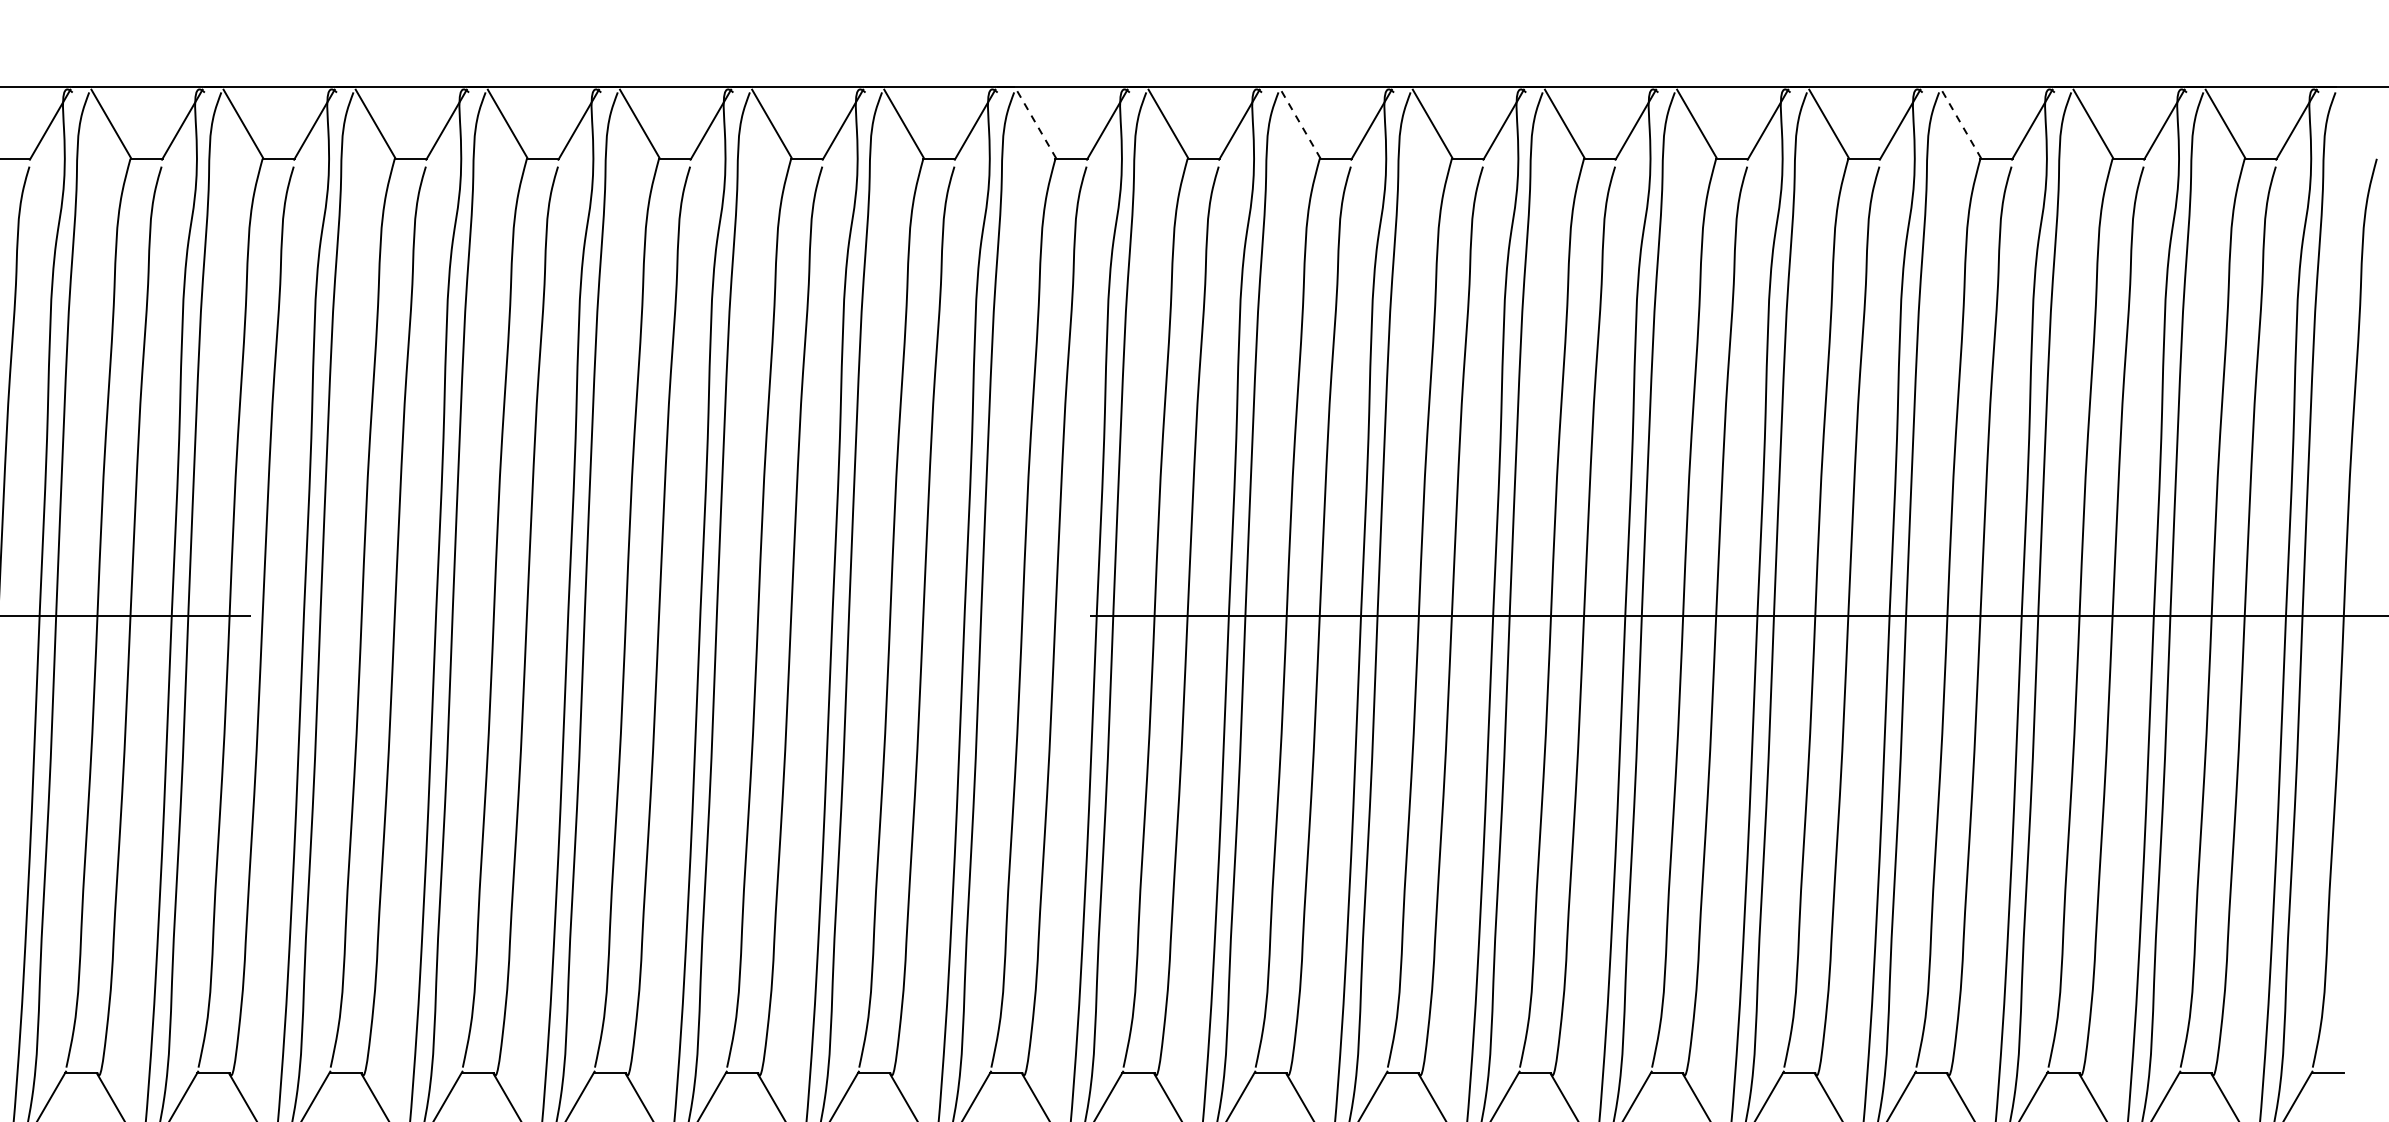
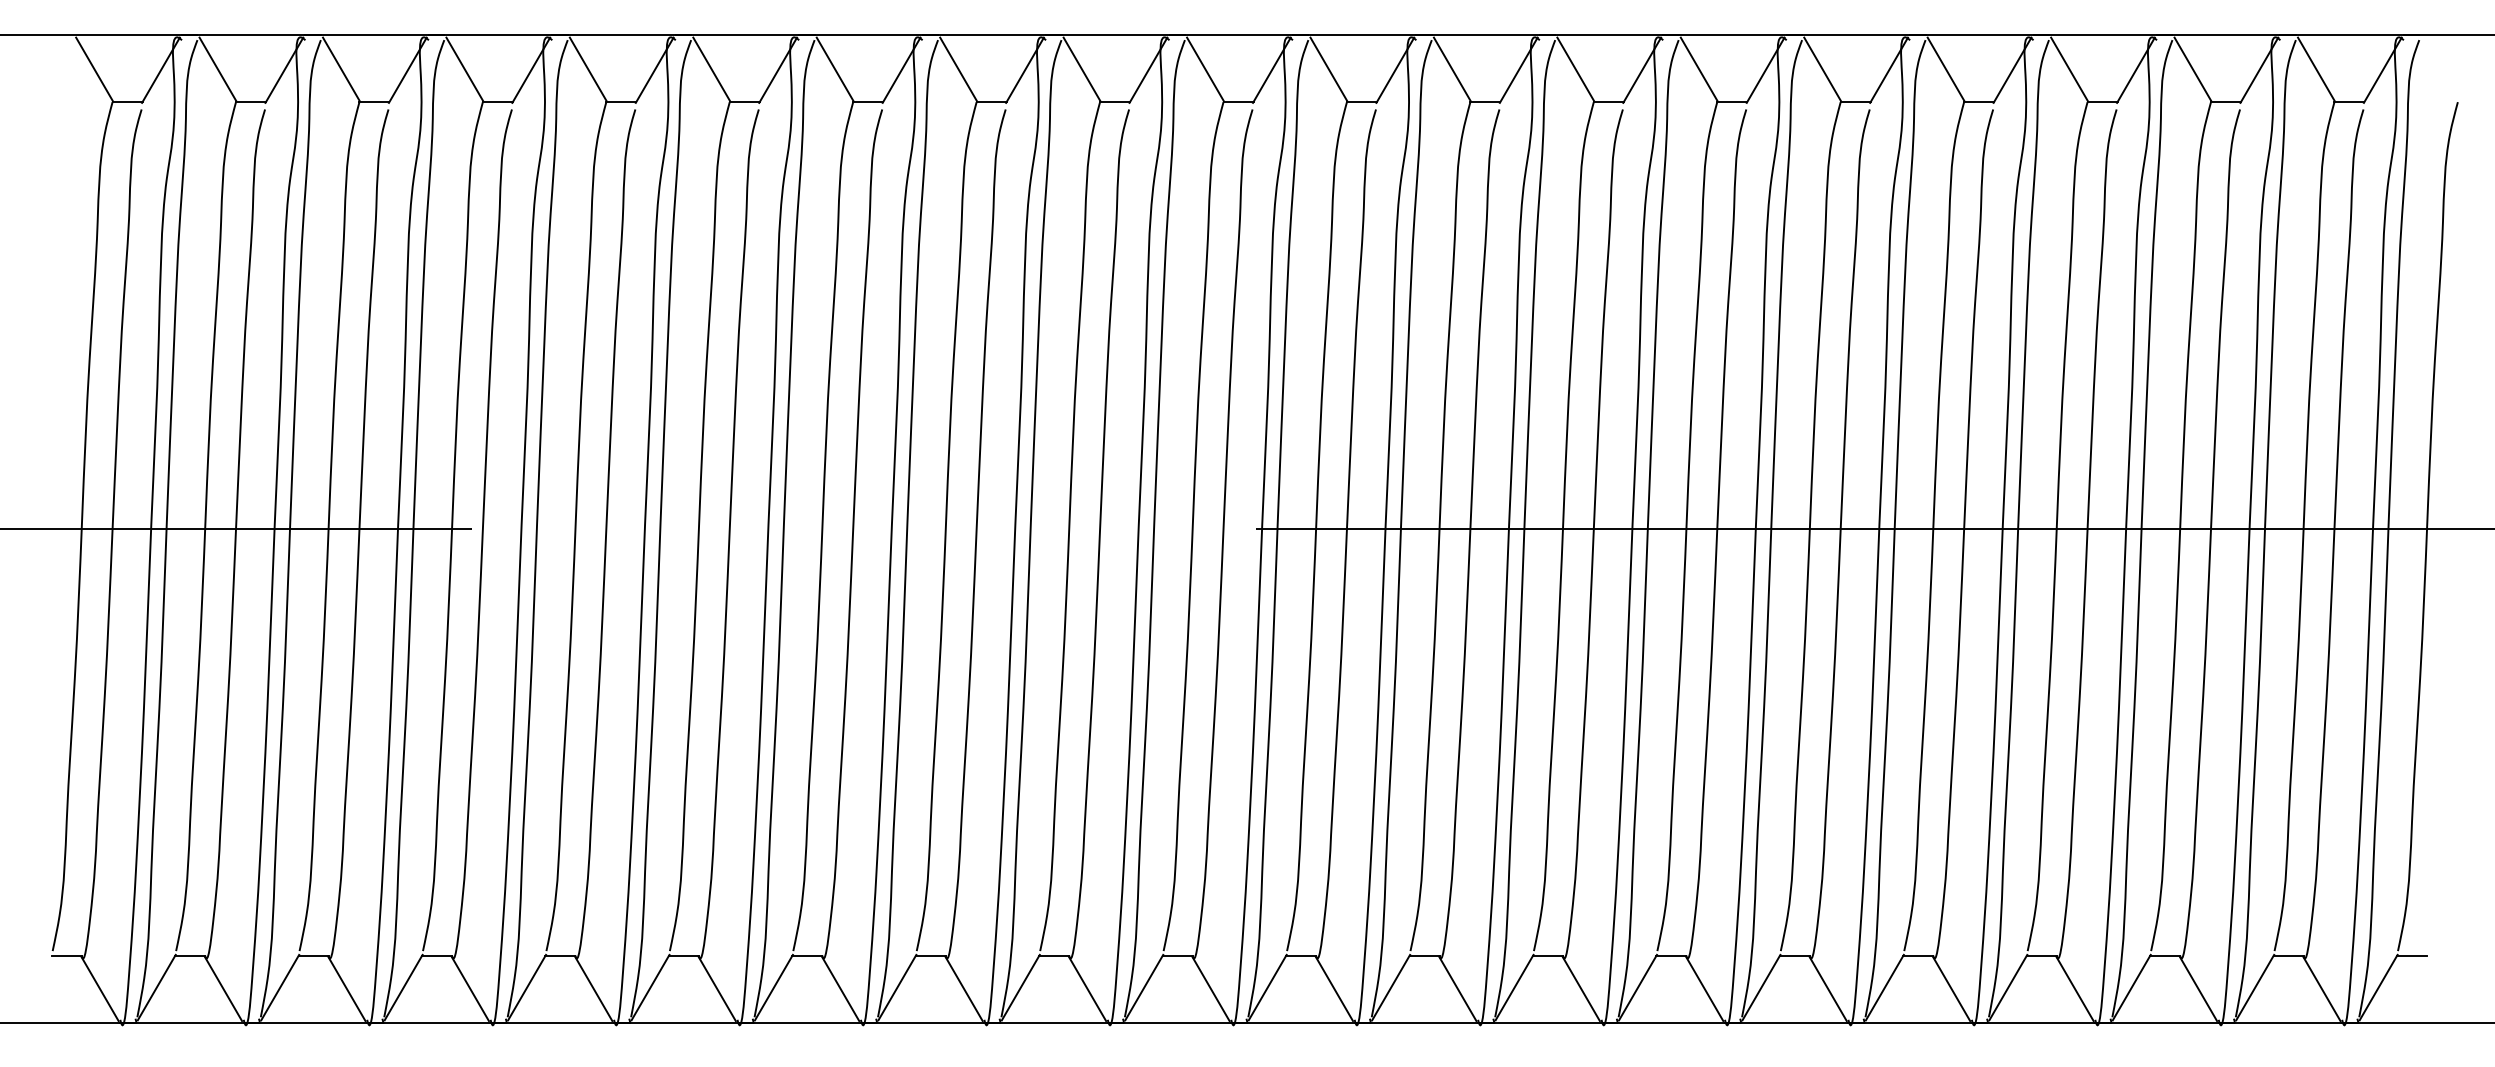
line: (1036, 123) -> (1205, 69), dashed -> solid
line: (1300, 123) -> (1452, 69), dashed -> solid
line: (1961, 123) -> (2069, 69), dashed -> solid

